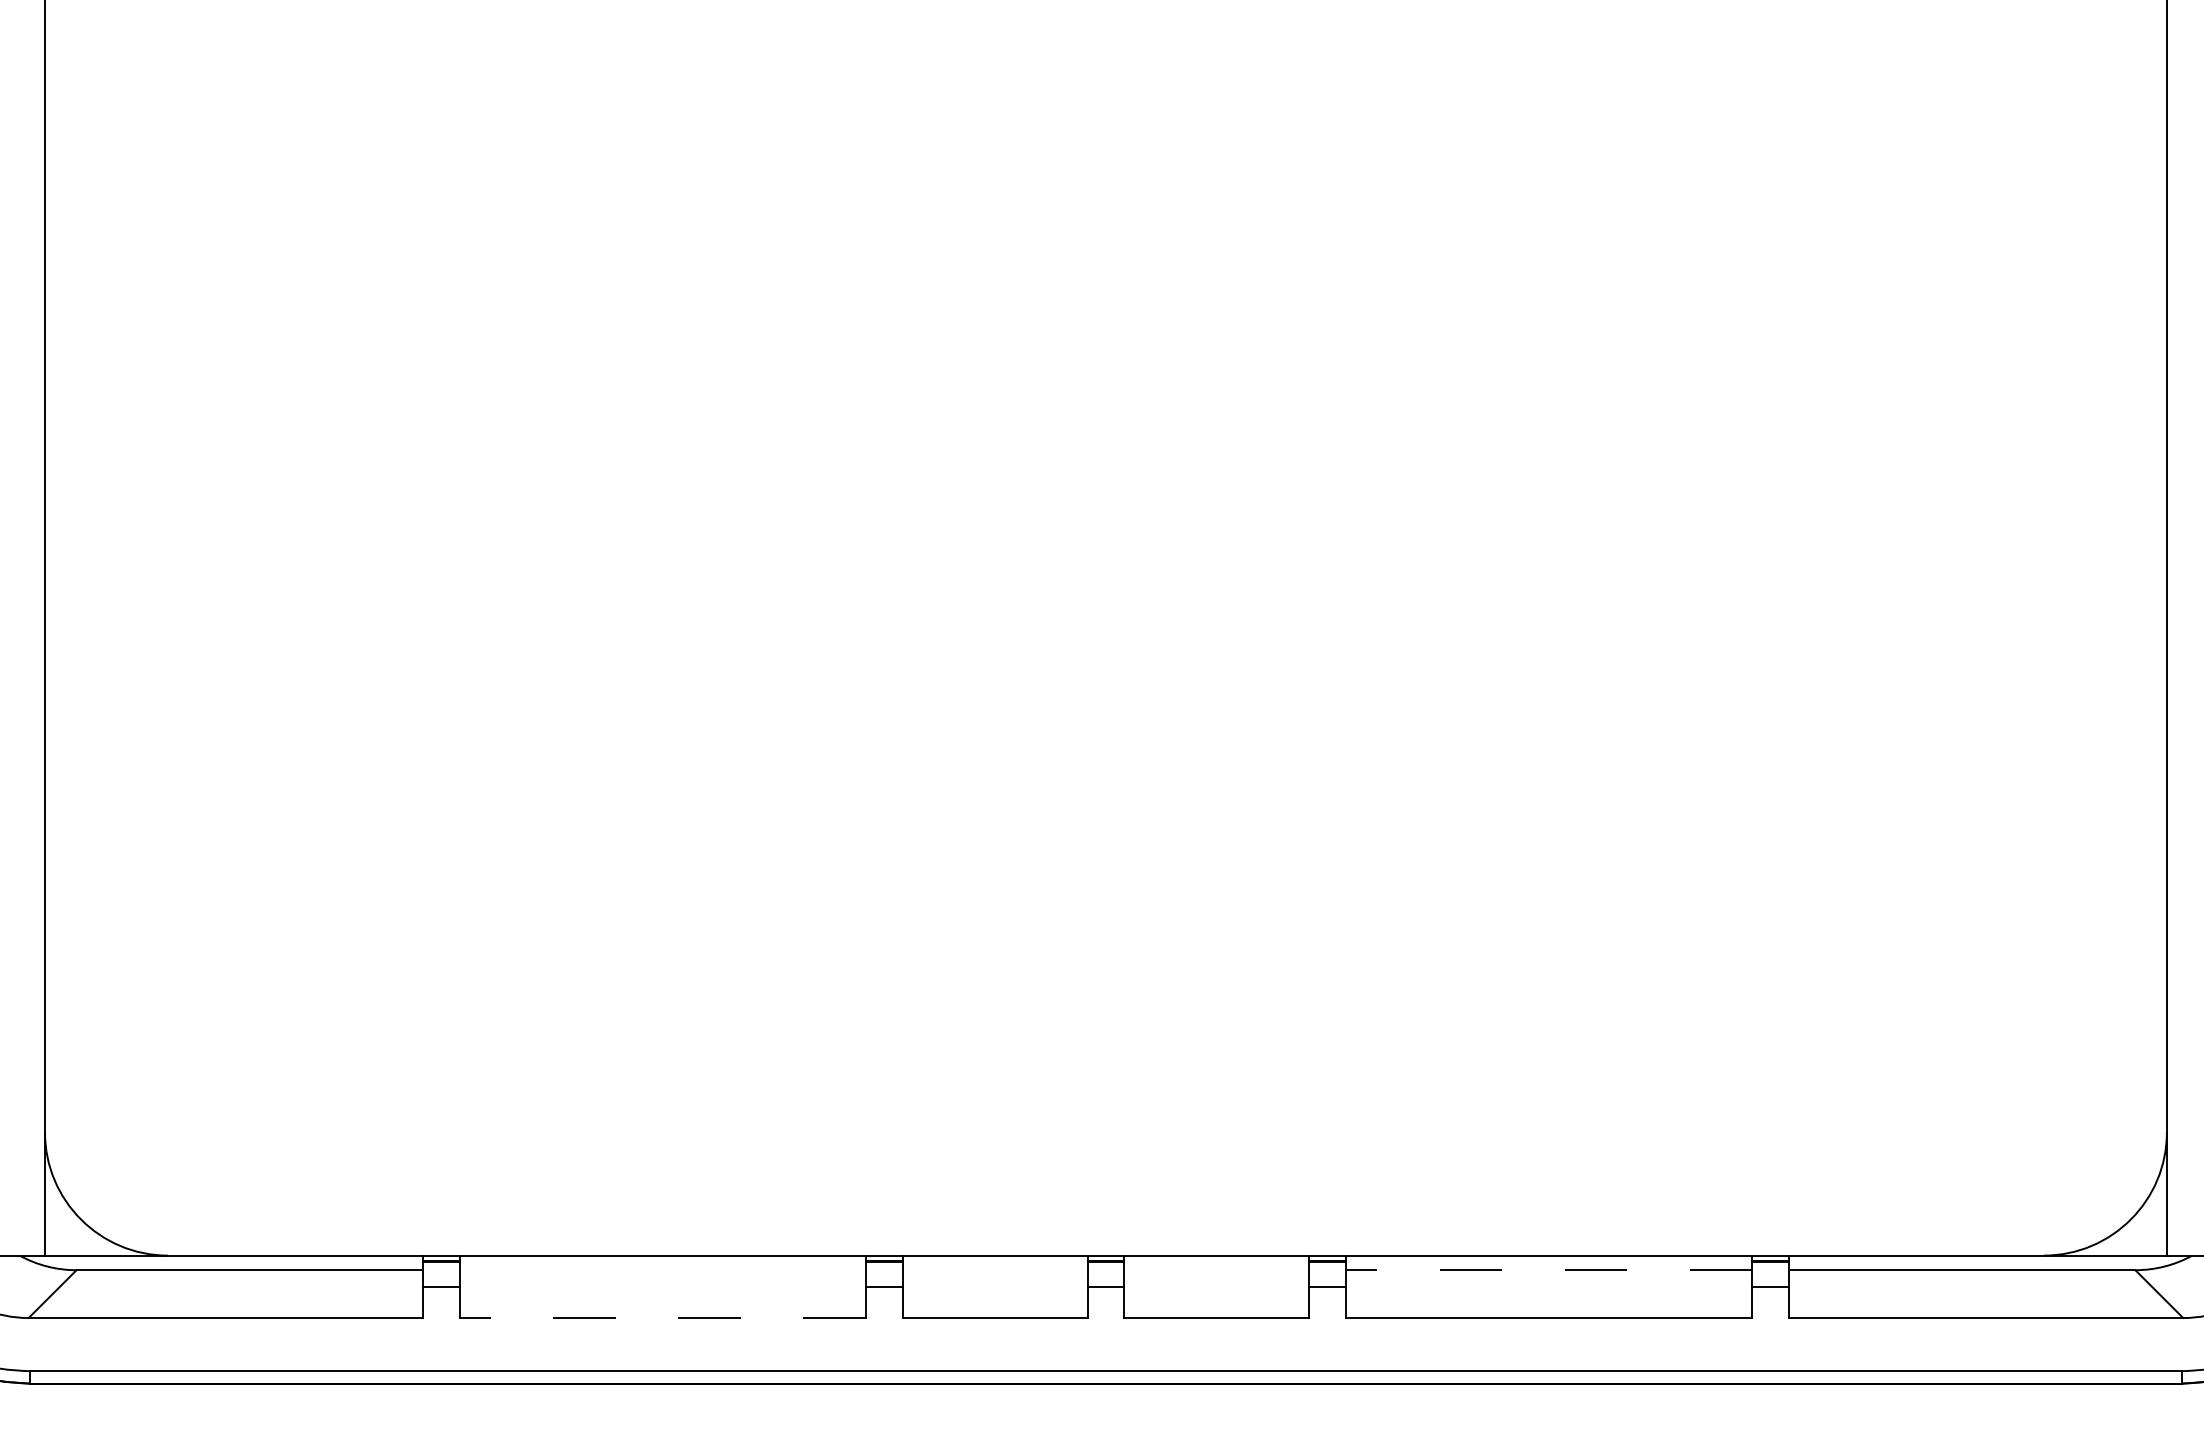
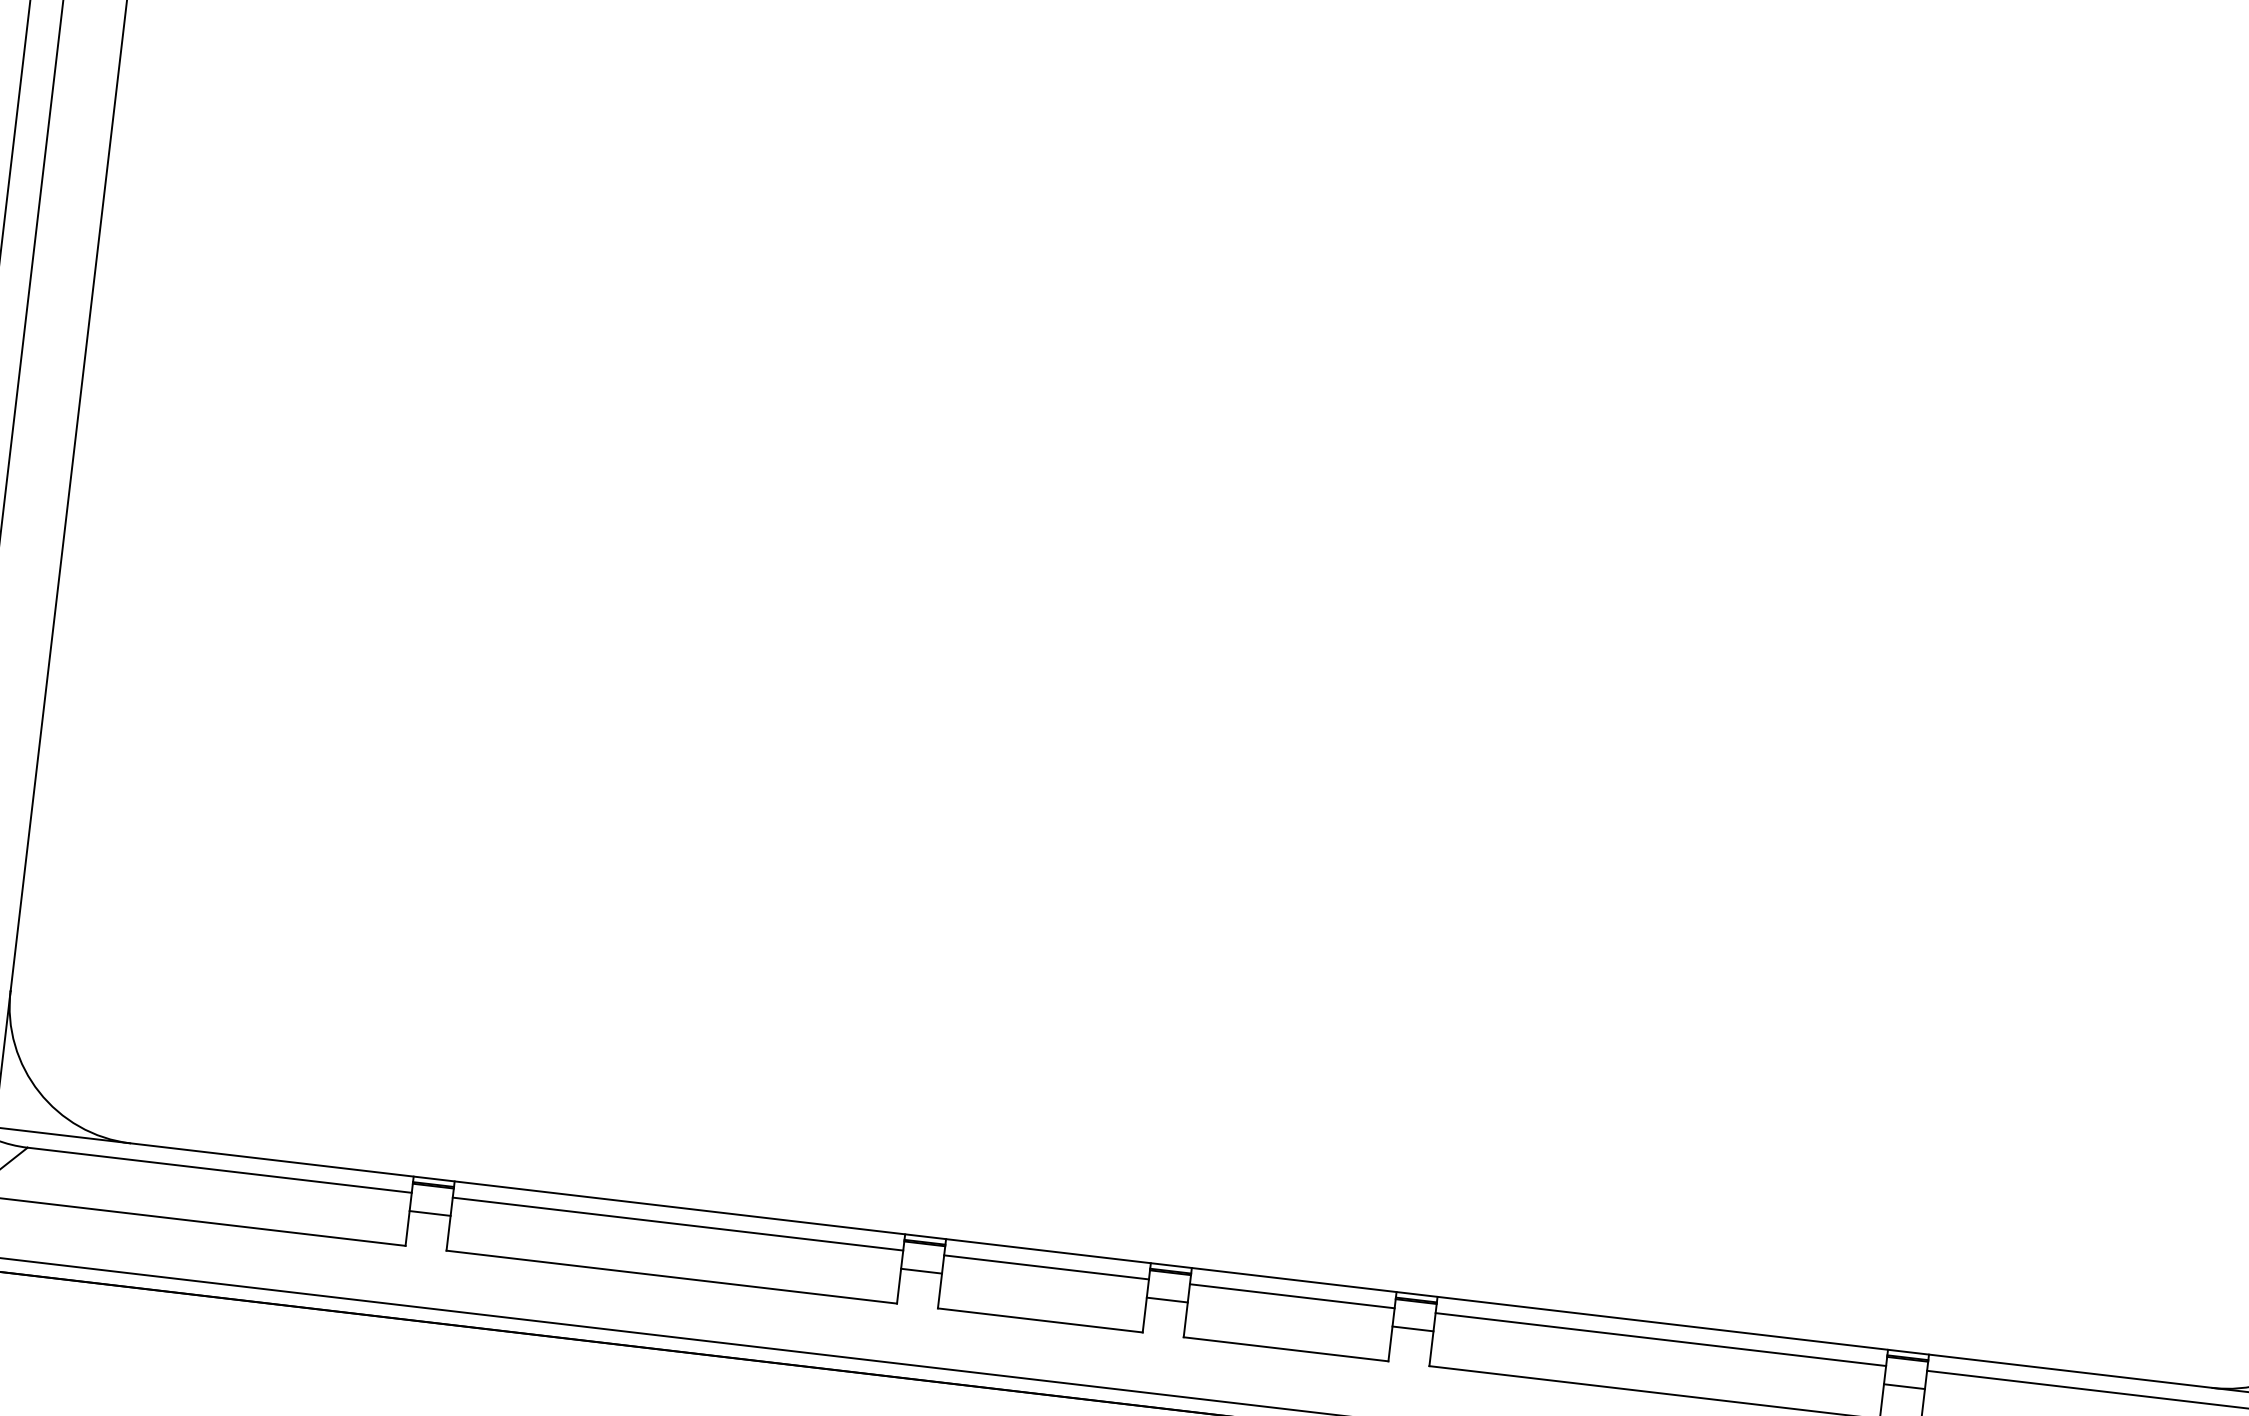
line: (662, 1270) -> (677, 1224), added
line: (994, 1270) -> (1045, 1267), added
line: (1216, 1270) -> (1291, 1296), added
line: (1548, 1270) -> (1660, 1339), dashed -> solid
line: (662, 1318) -> (671, 1277), dashed -> solid

